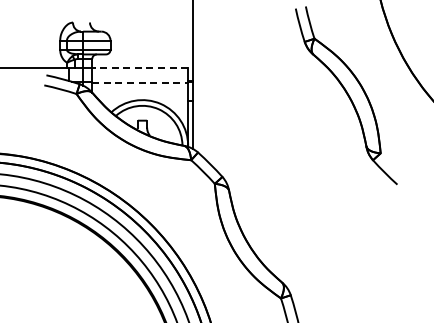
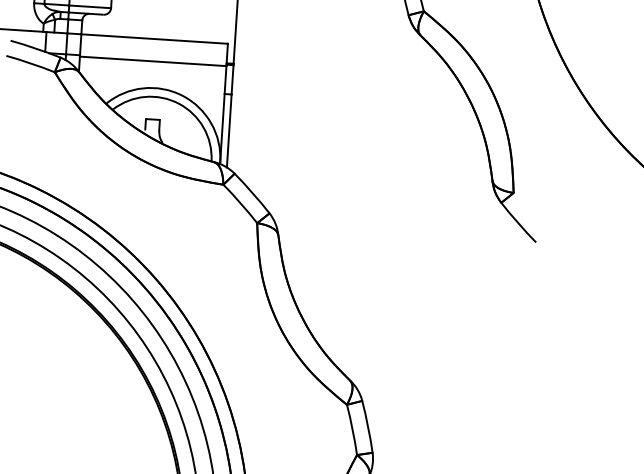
line: (140, 68) -> (155, 39), dashed -> solid
line: (140, 82) -> (153, 60), dashed -> solid

